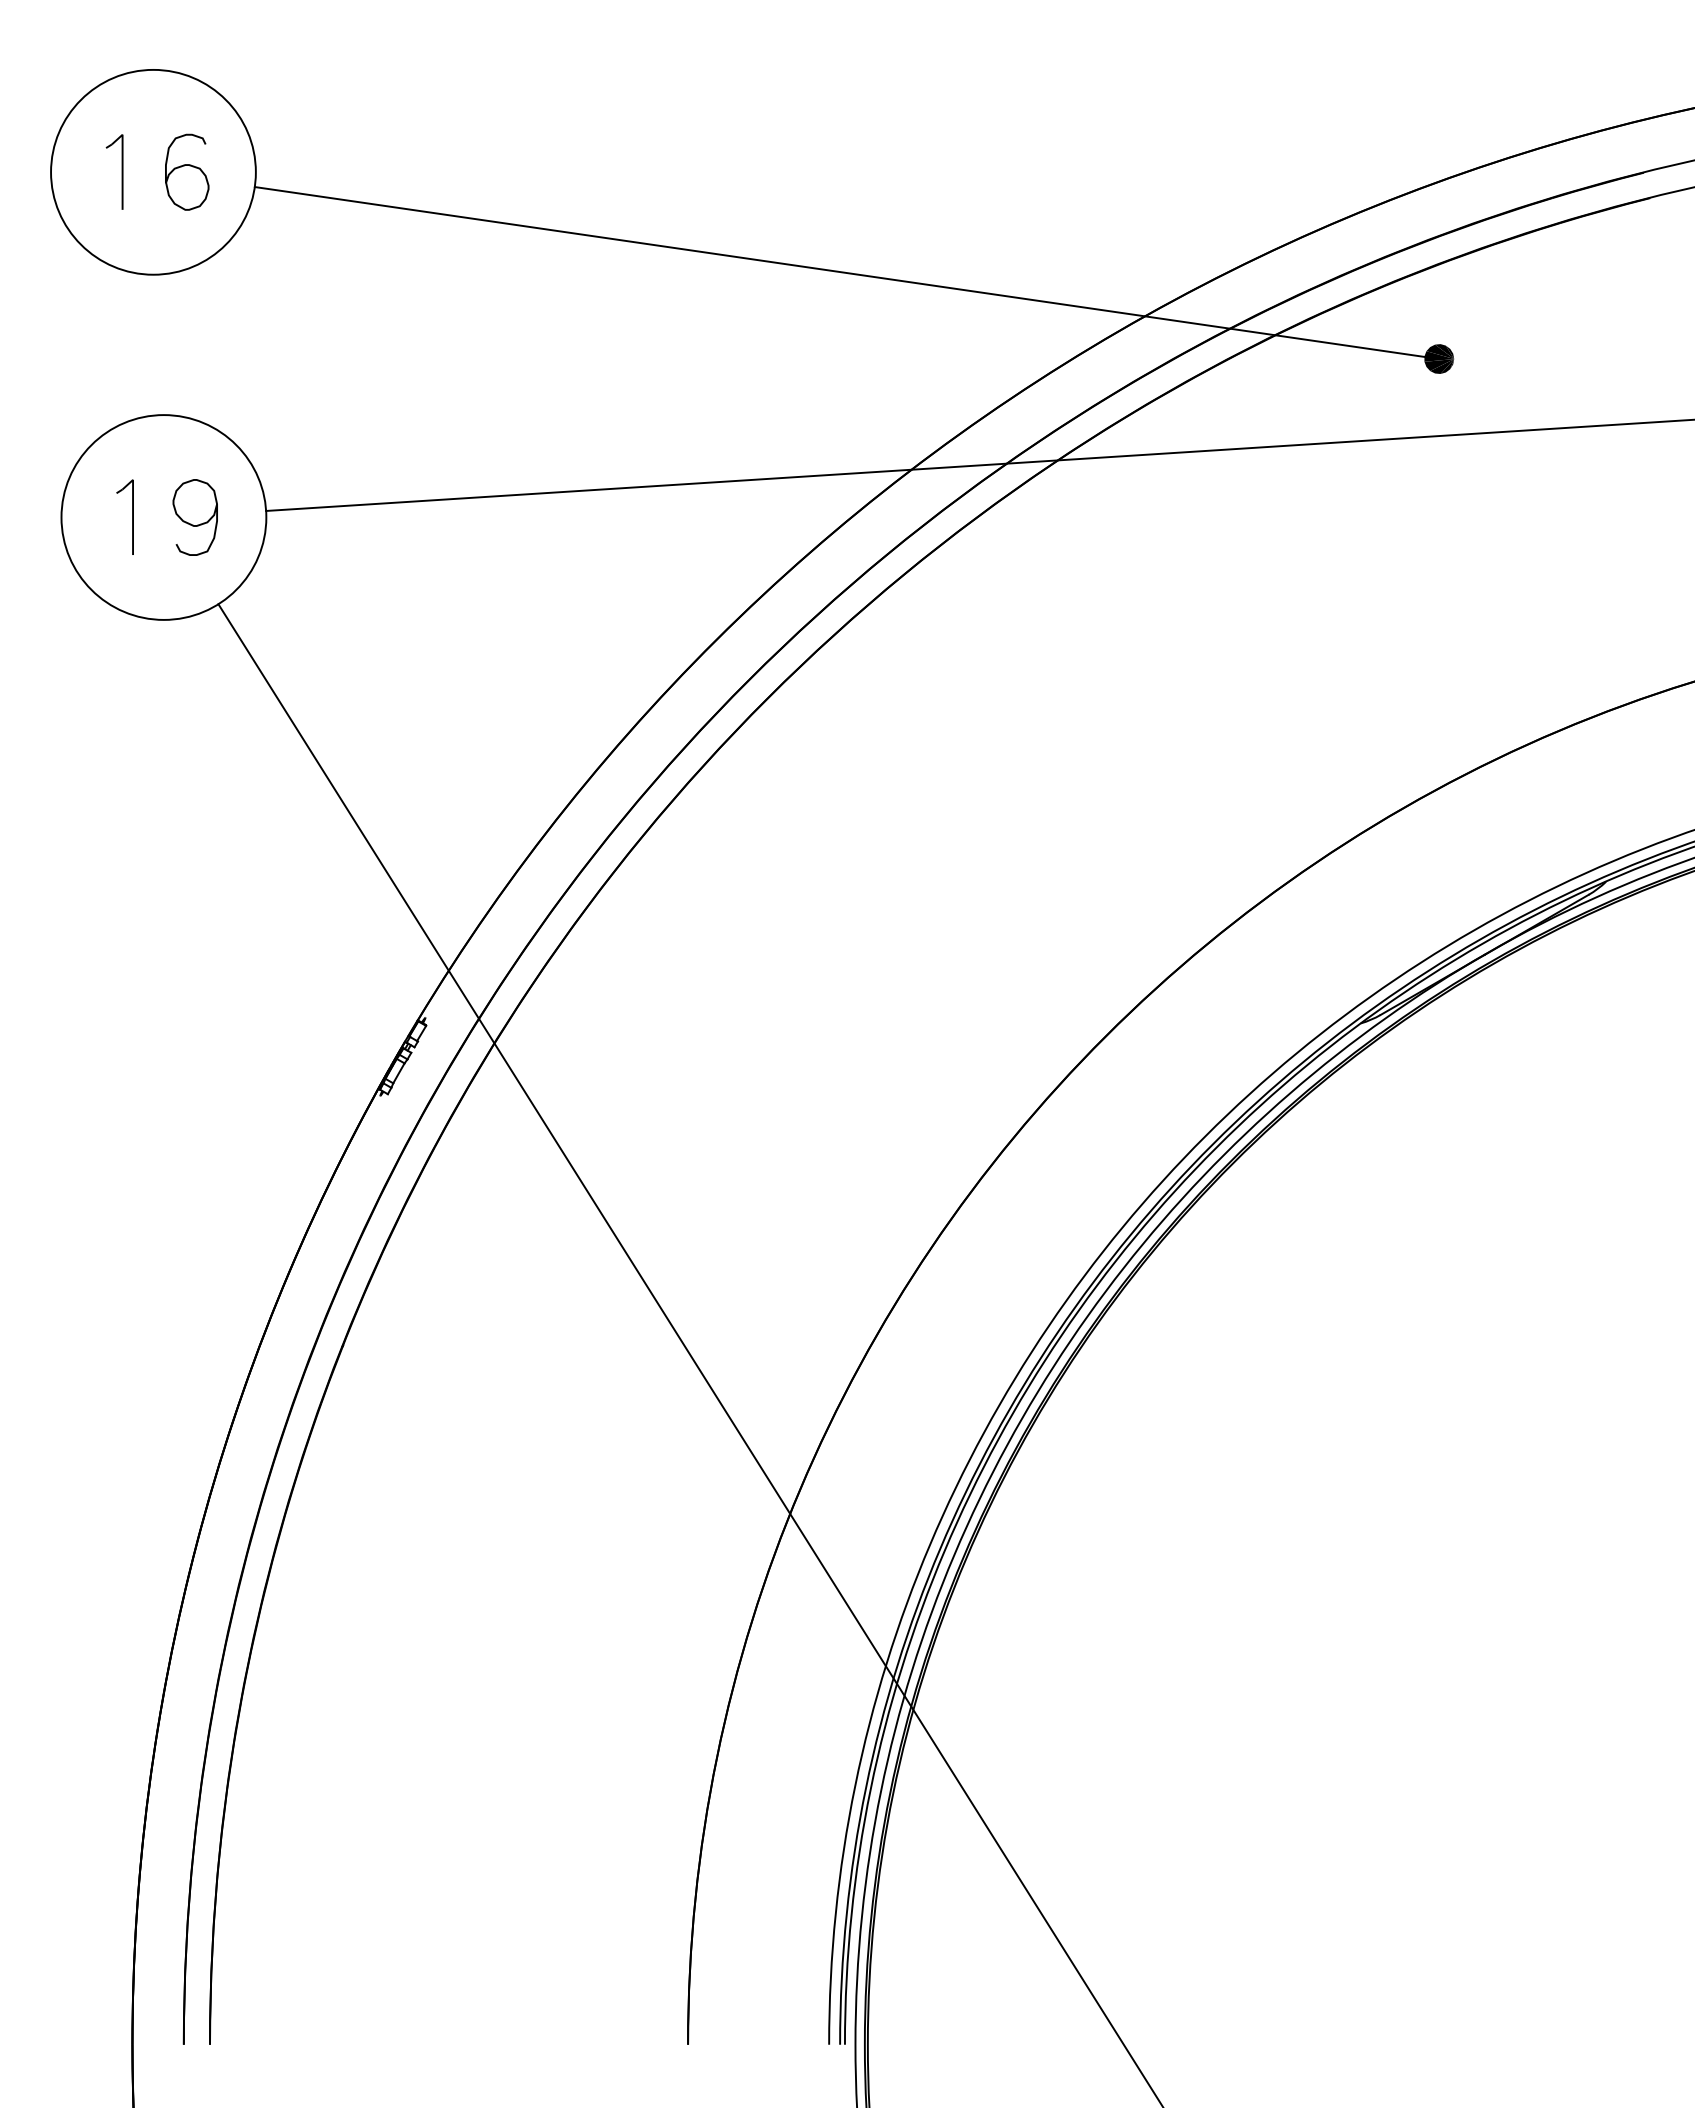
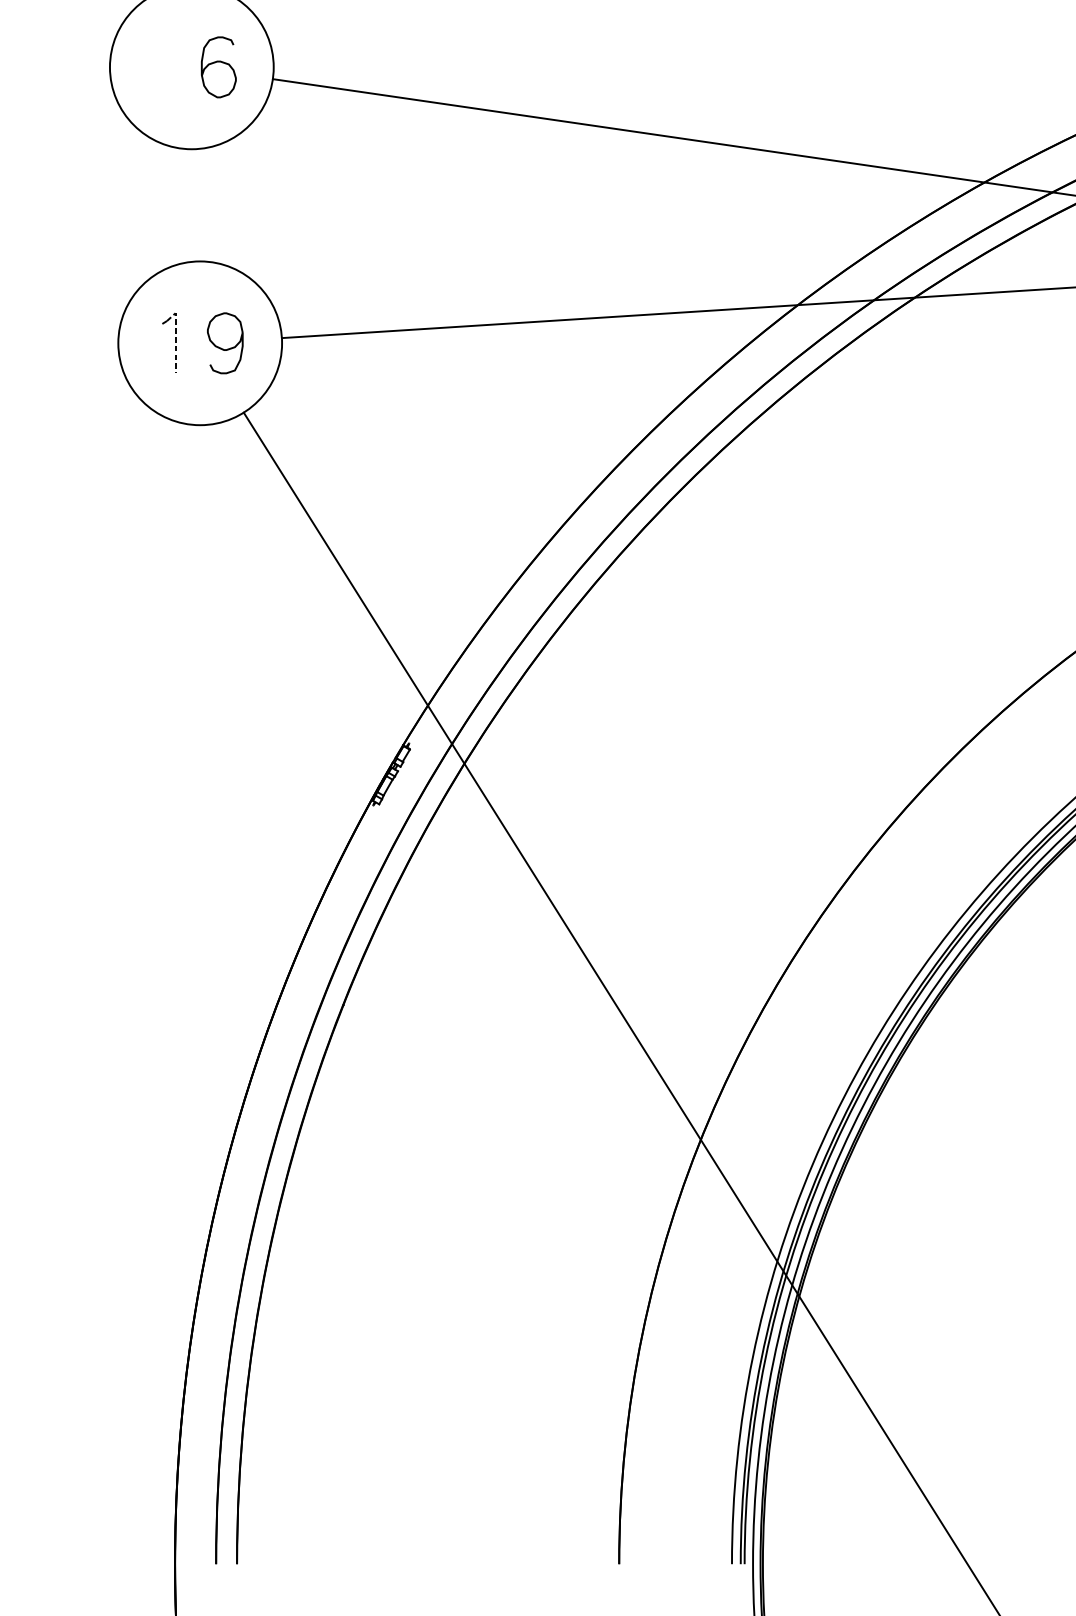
part: (121, 171) -> (166, 66), removed
line: (133, 509) -> (175, 336), solid -> dashed

